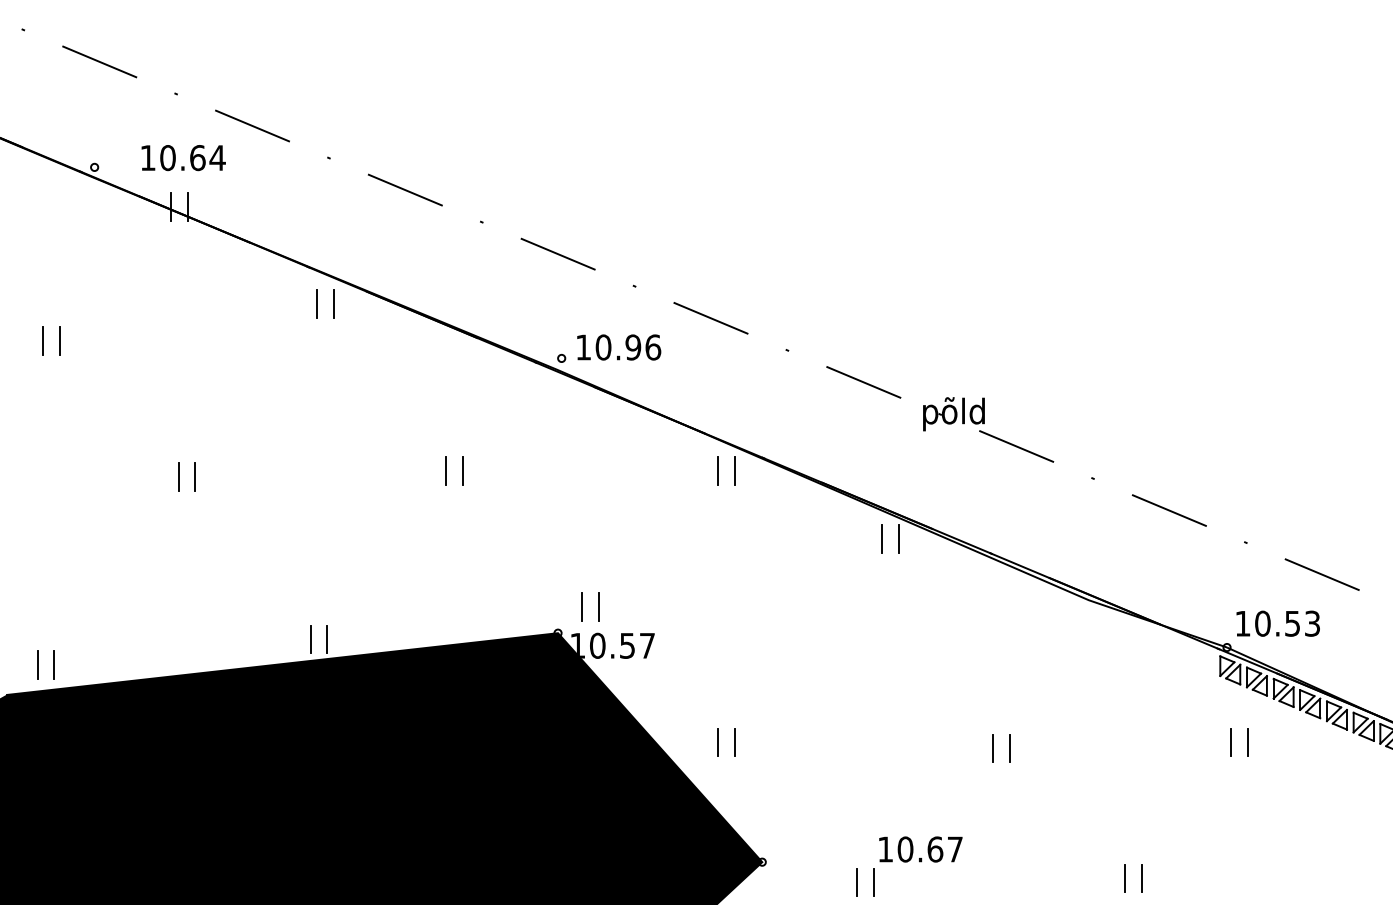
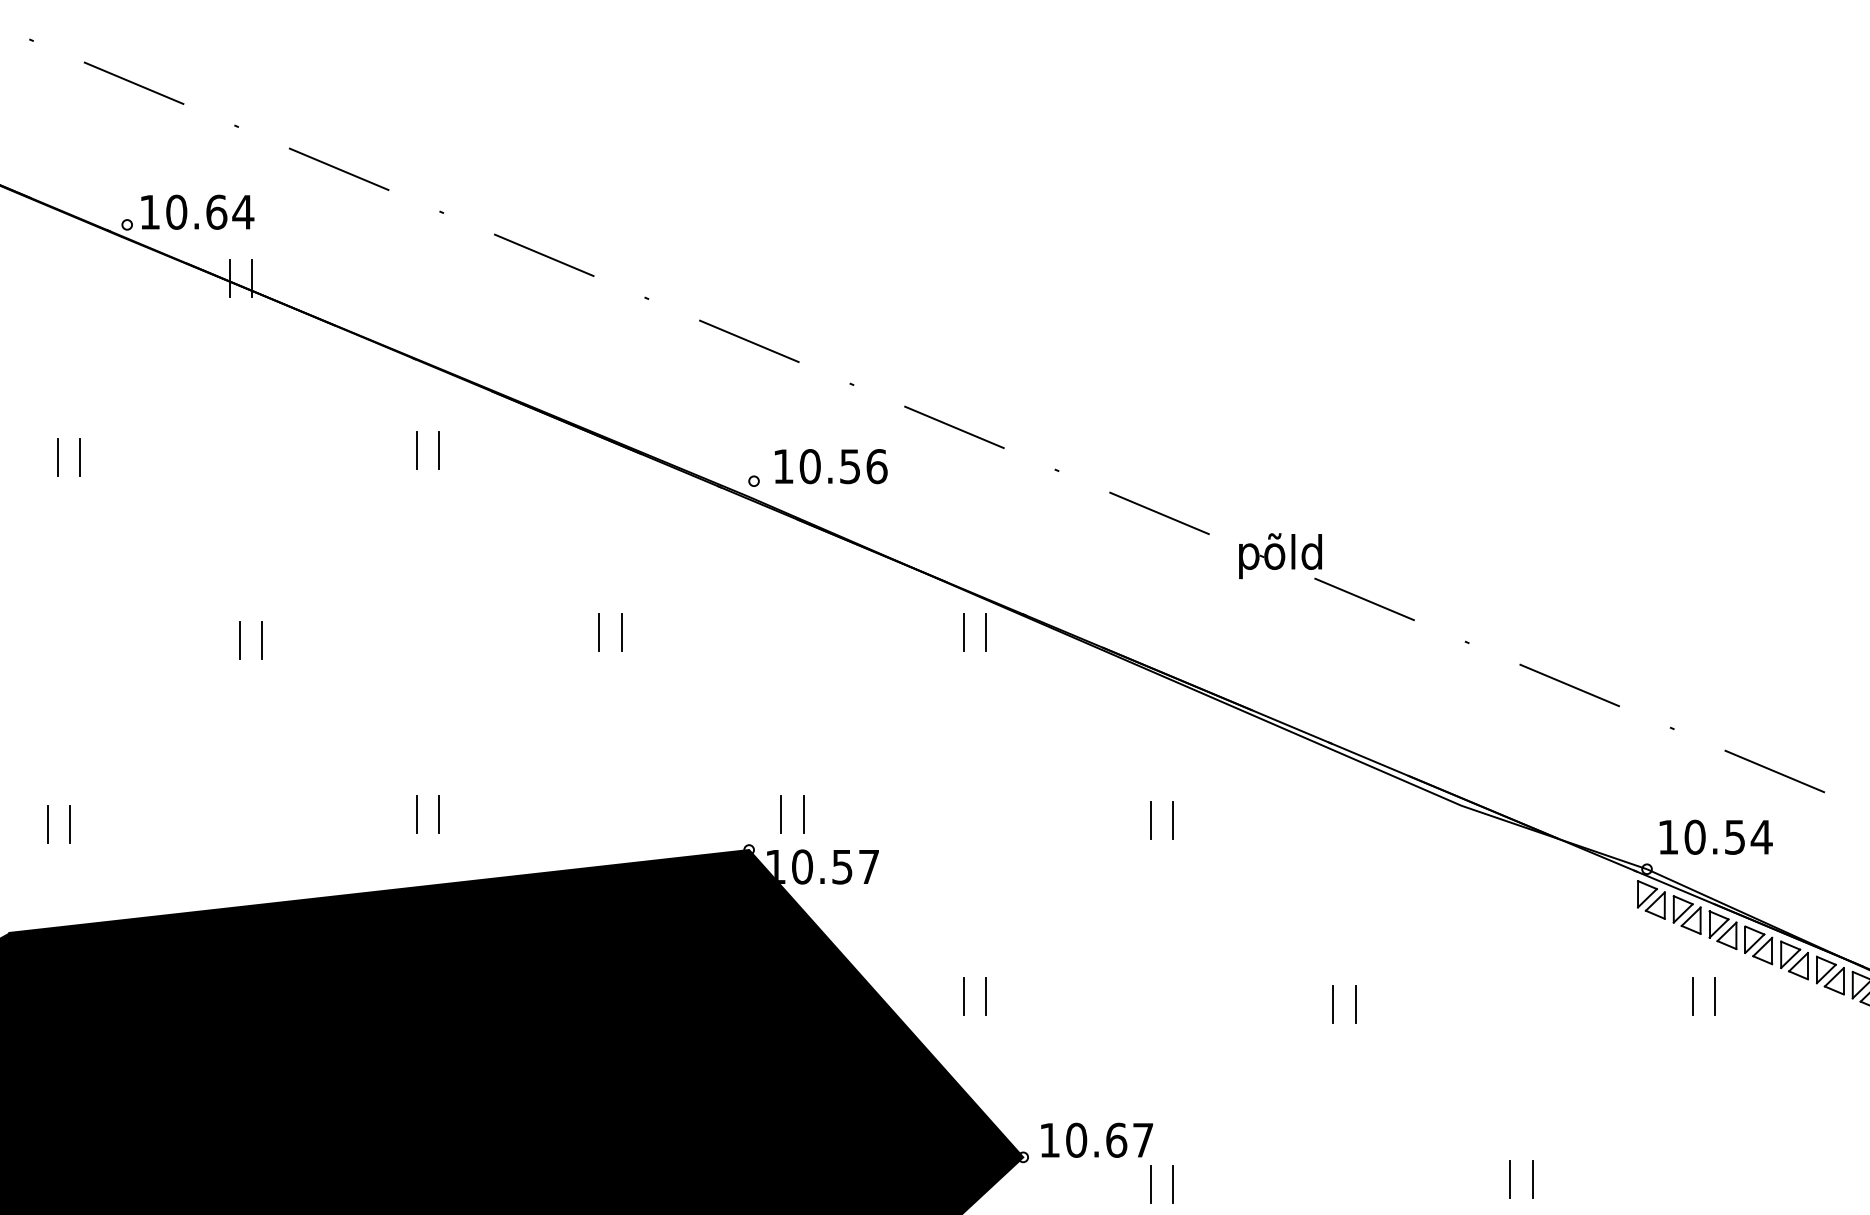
text: (183, 157) -> (197, 211), moved
part: (317, 304) -> (417, 450), moved
text: (632, 347) -> (849, 466), 10.96 -> 10.56
part: (882, 538) -> (1151, 820), moved
text: (1312, 623) -> (1761, 836), 10.53 -> 10.54
part: (310, 639) -> (417, 814), moved
part: (38, 664) -> (48, 824), moved
part: (1231, 742) -> (1693, 996), moved
text: (921, 848) -> (1097, 1139), moved

